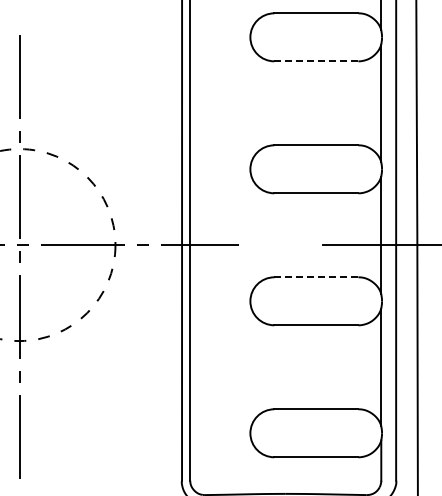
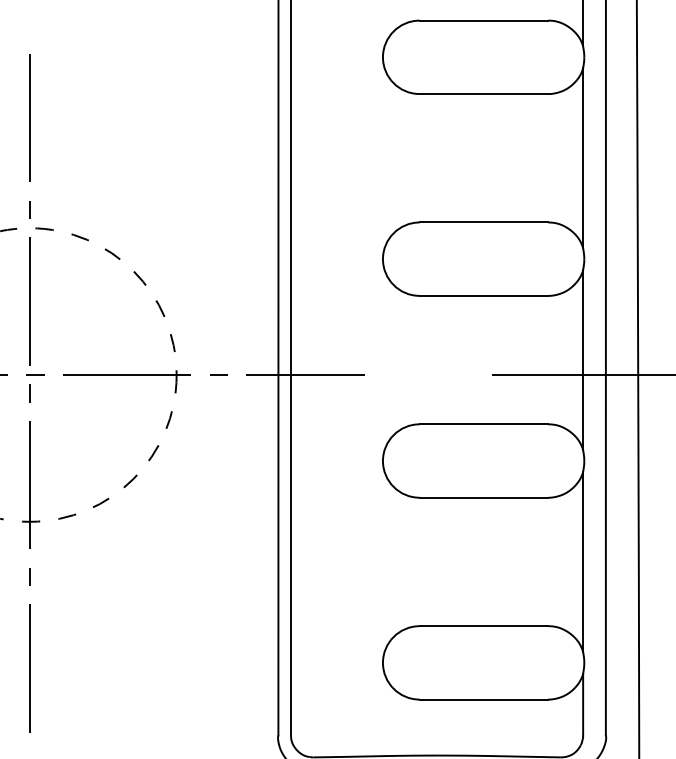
line: (316, 61) -> (484, 94), dashed -> solid
line: (316, 277) -> (484, 424), dashed -> solid

